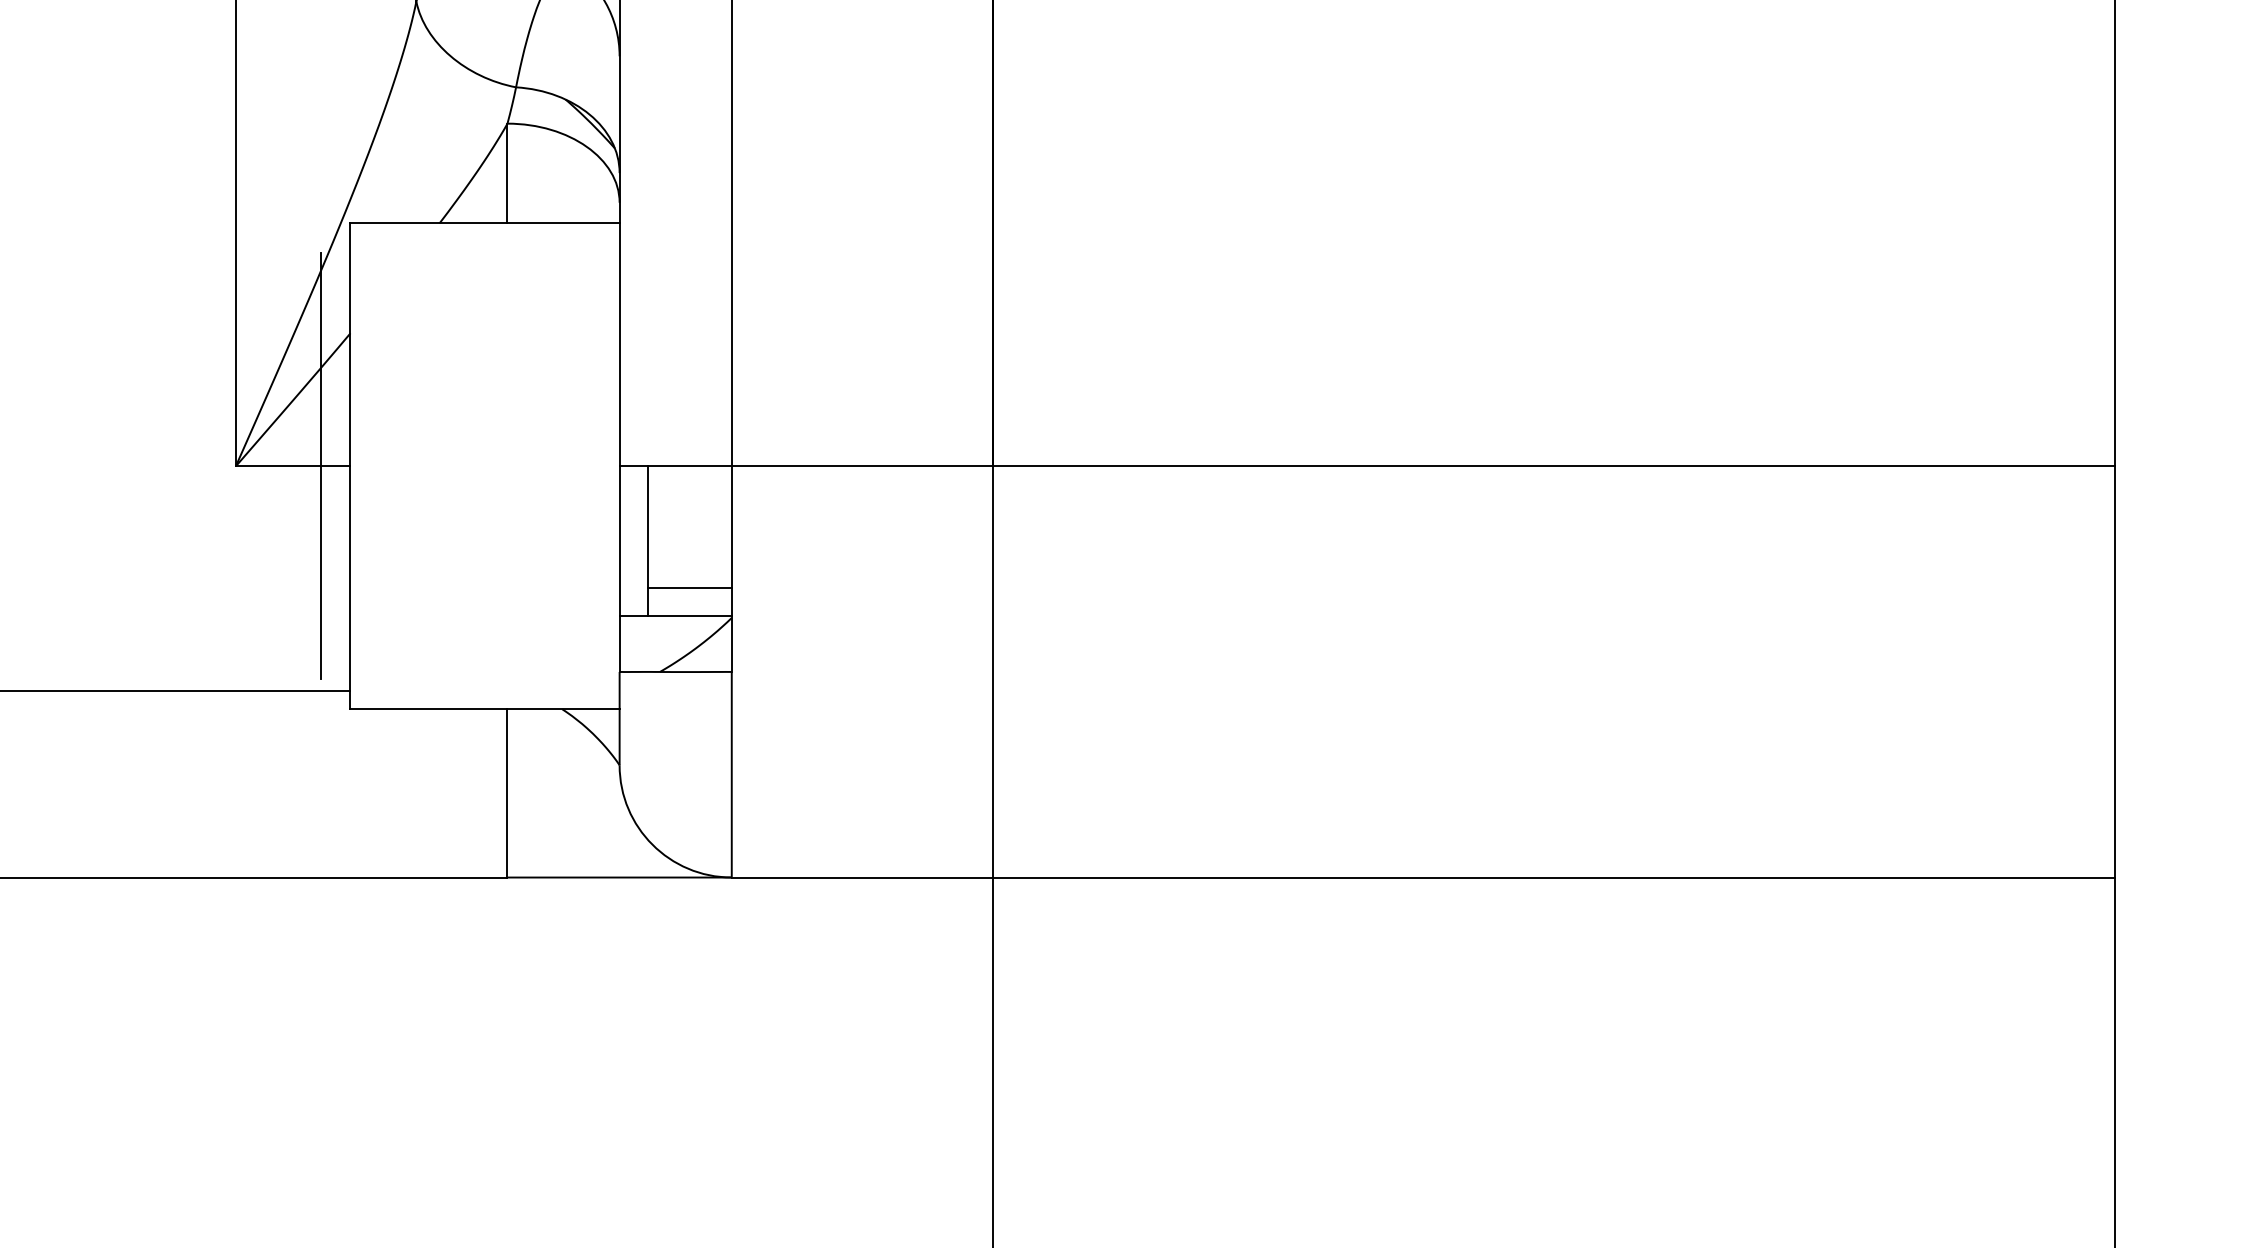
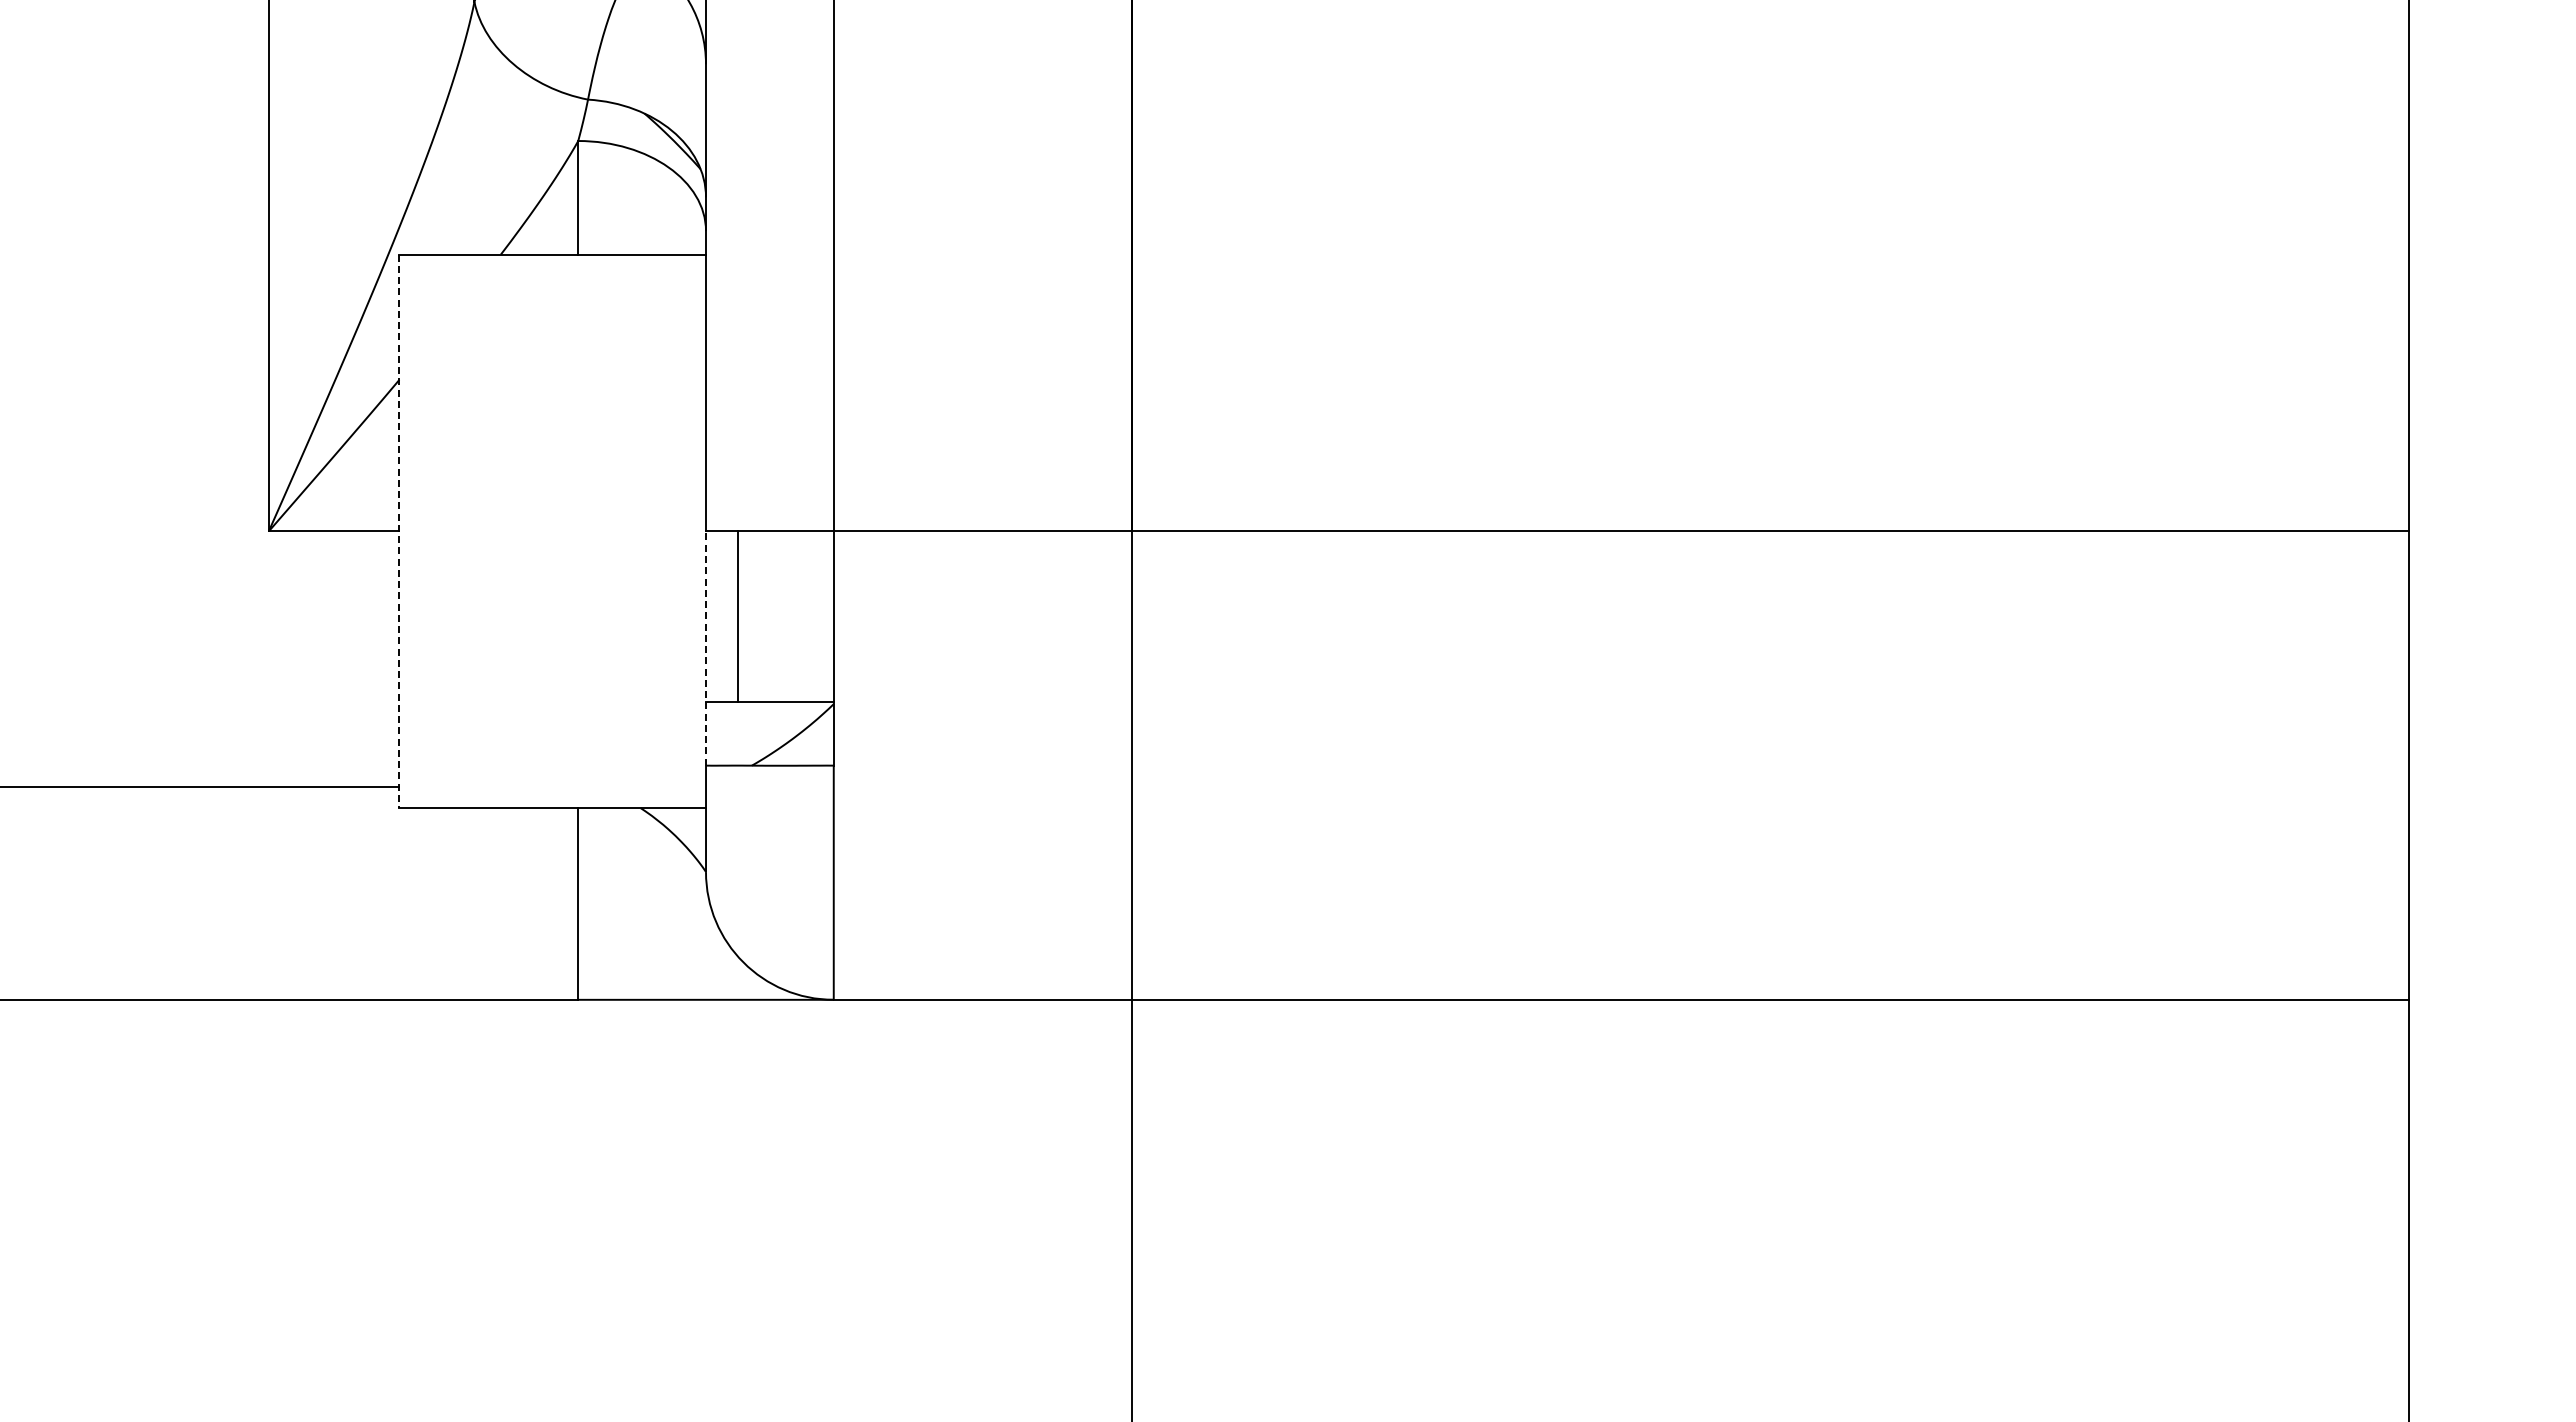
line: (320, 466) -> (365, 531), removed
line: (350, 466) -> (399, 531), solid -> dashed
line: (620, 569) -> (706, 648), solid -> dashed
line: (689, 588) -> (785, 670), removed

